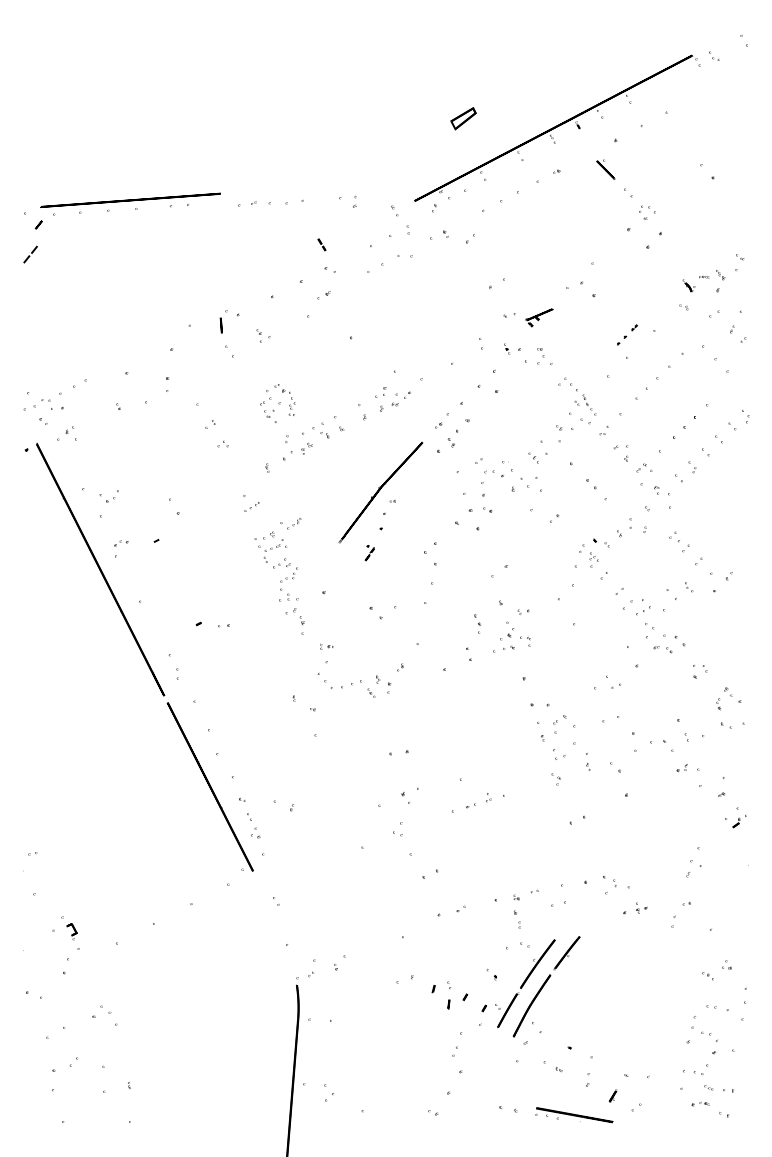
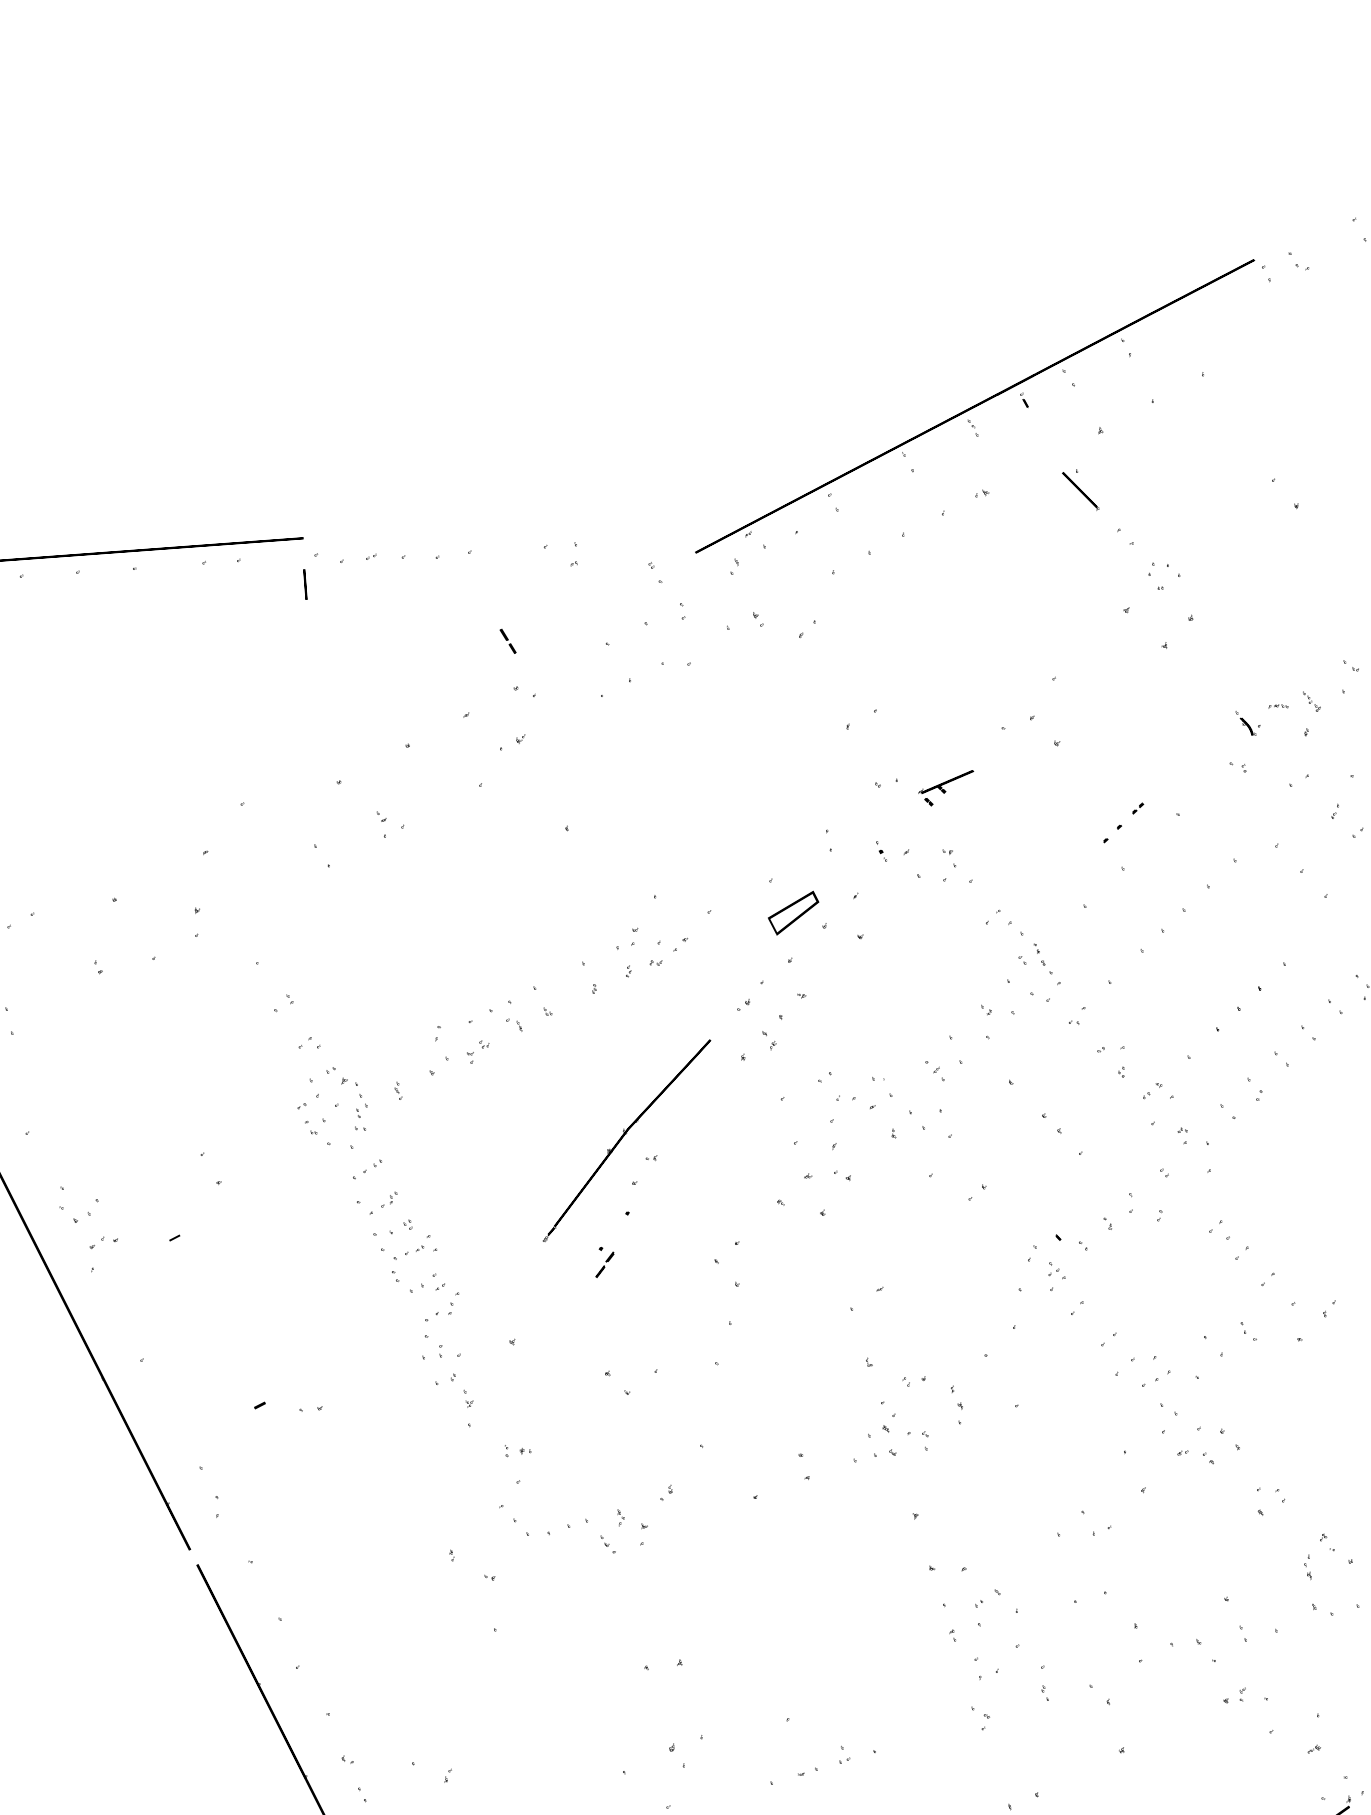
part: (463, 118) -> (793, 912), moved
part: (223, 321) -> (309, 576), moved
part: (277, 403) -> (331, 1106), moved
part: (108, 496) -> (77, 1211), moved
part: (290, 523) -> (376, 1202), moved
part: (477, 623) -> (956, 1404), moved

